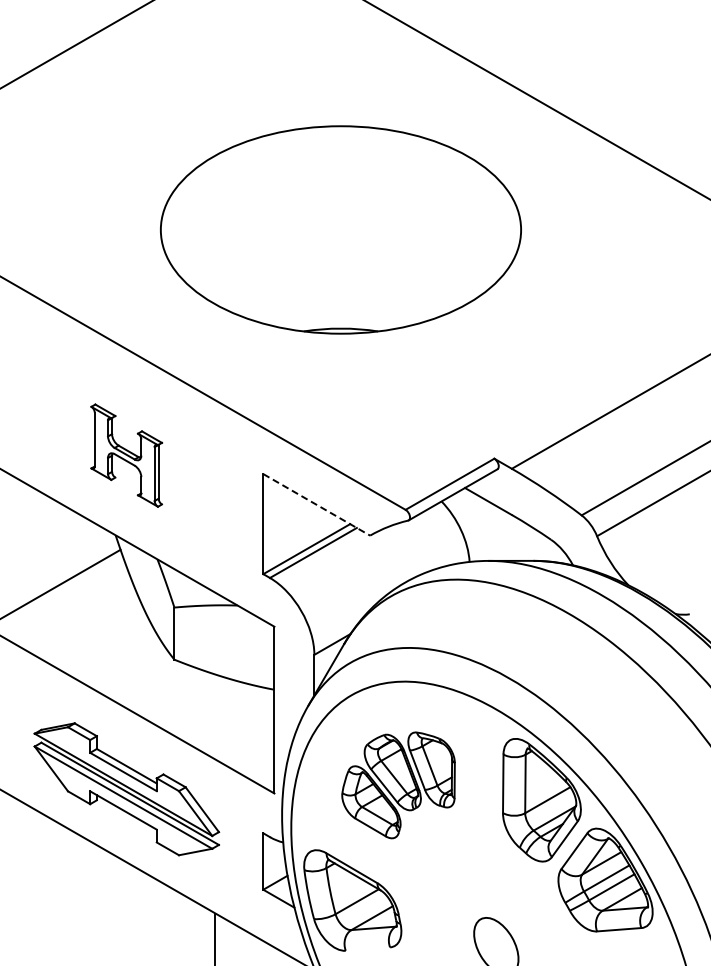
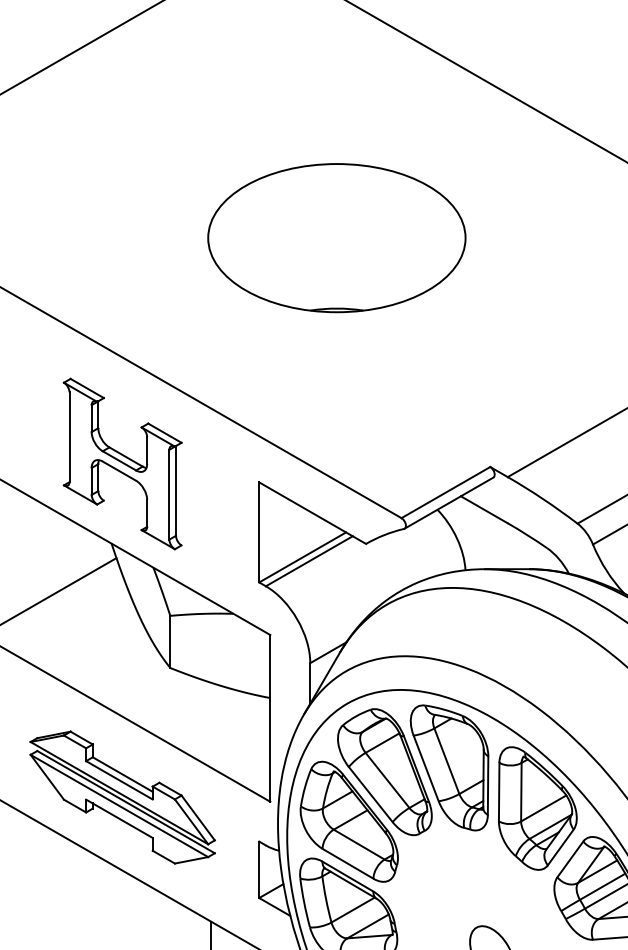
part: (340, 229) -> (336, 237), size x0.71
part: (126, 455) -> (122, 463), size x1.67
line: (316, 504) -> (312, 512), dashed -> solid
part: (398, 785) -> (394, 793), size x1.67

